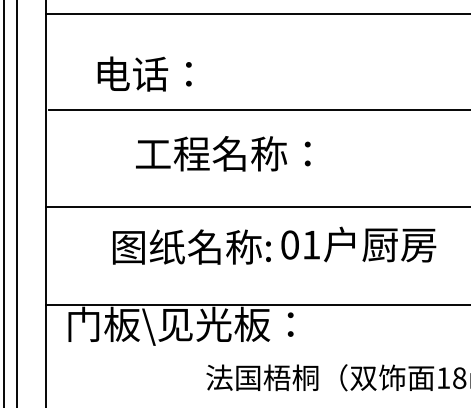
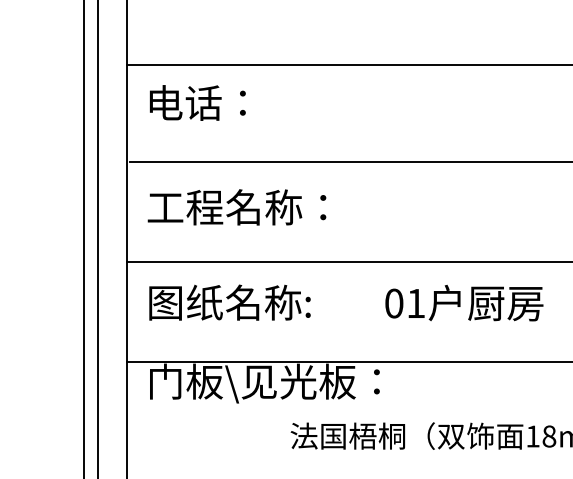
text: (144, 73) -> (197, 102), moved
text: (222, 153) -> (236, 207), moved
text: (358, 244) -> (464, 303), moved
text: (191, 246) -> (229, 302), moved

